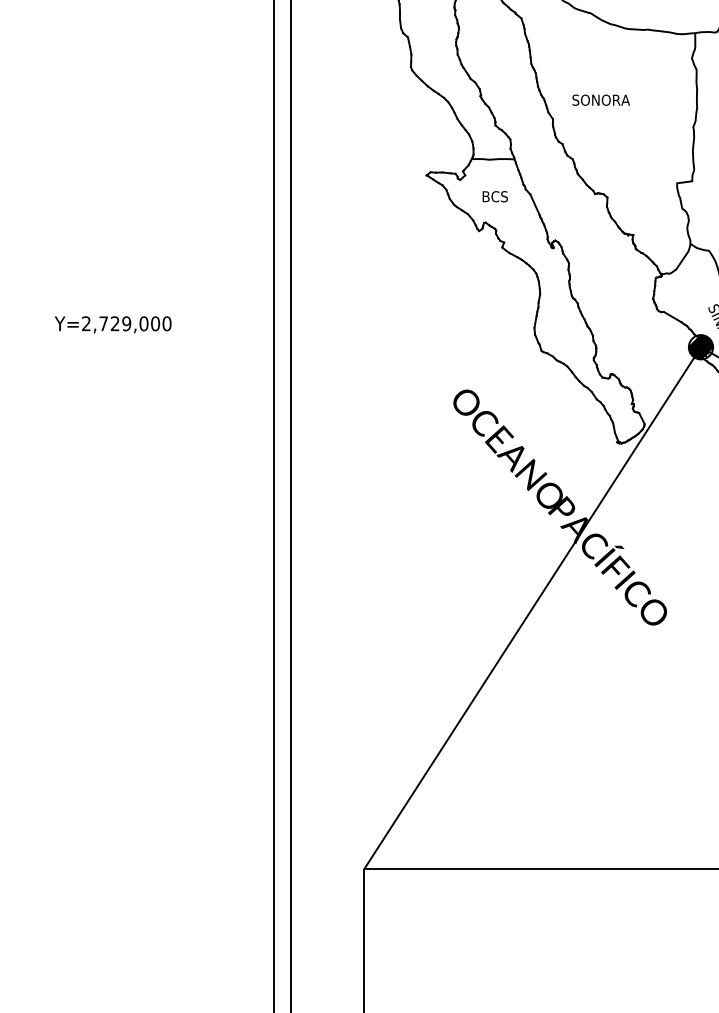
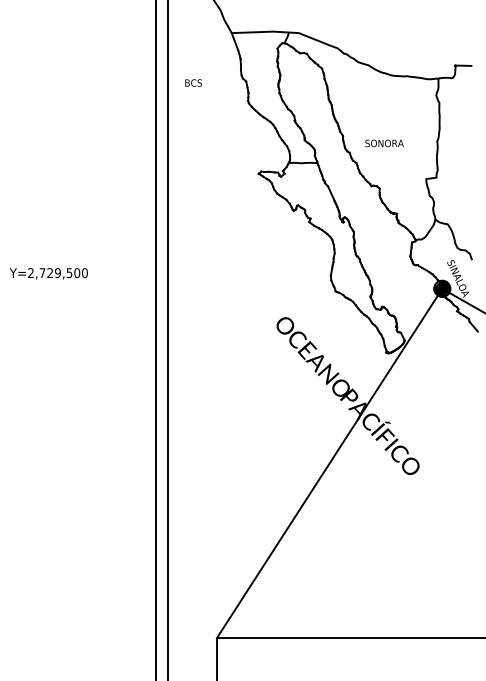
text: (601, 100) -> (384, 143), moved
text: (495, 195) -> (193, 82), moved
text: (143, 324) -> (69, 273), Y=2,729,000 -> Y=2,729,500

